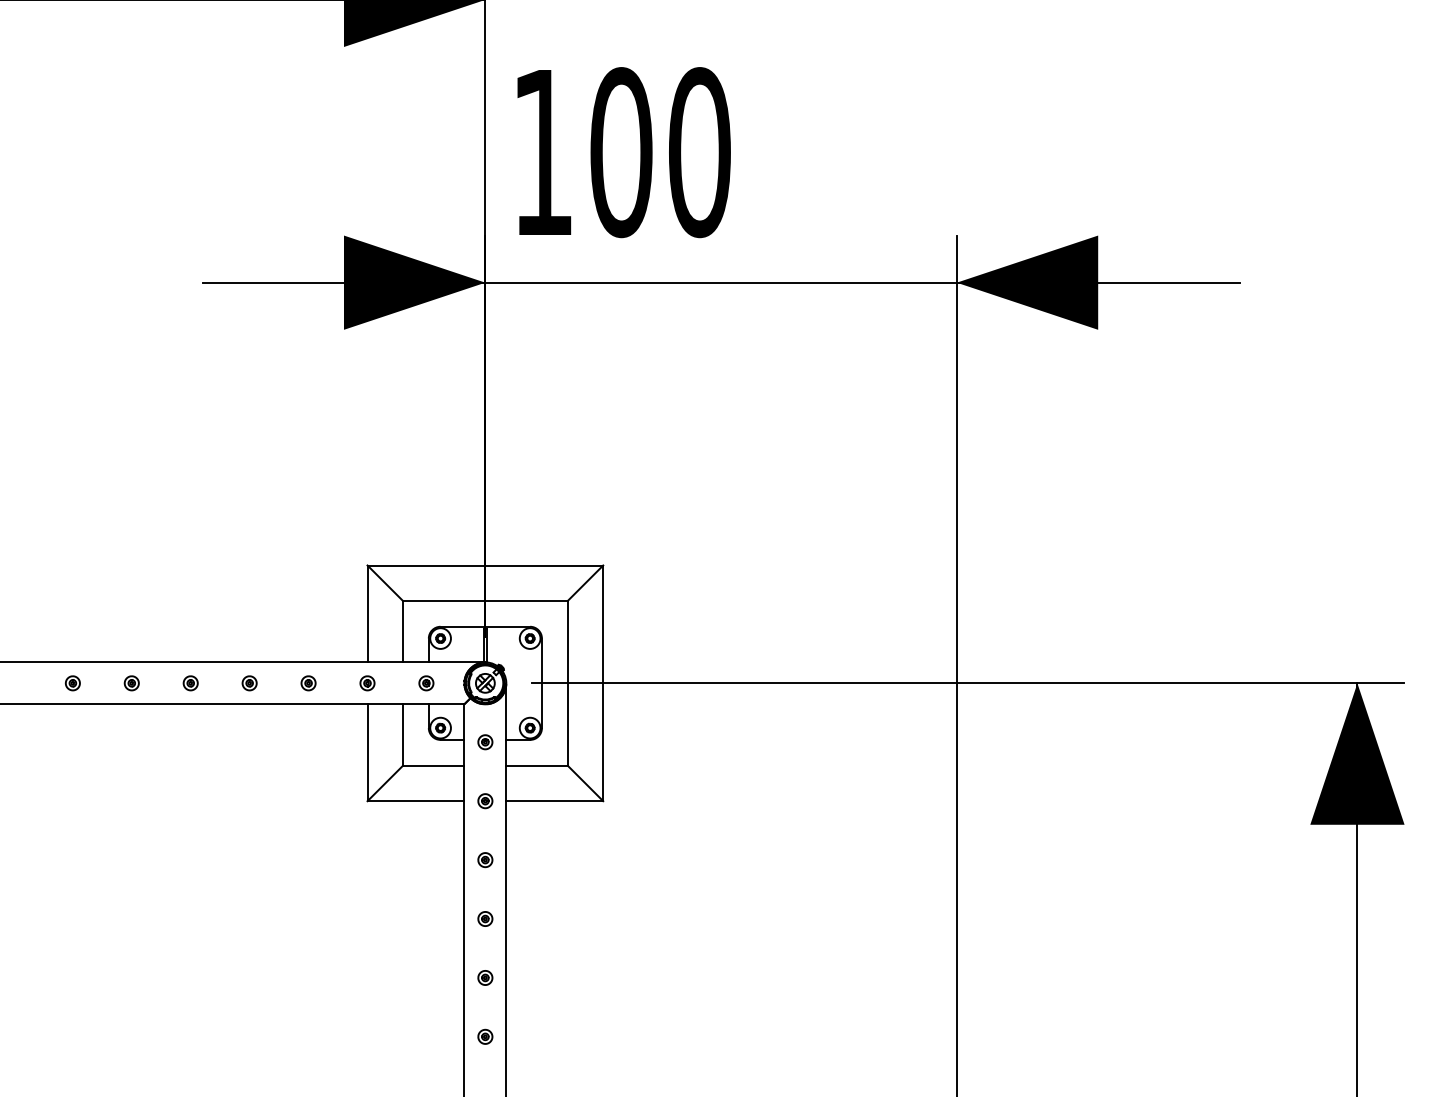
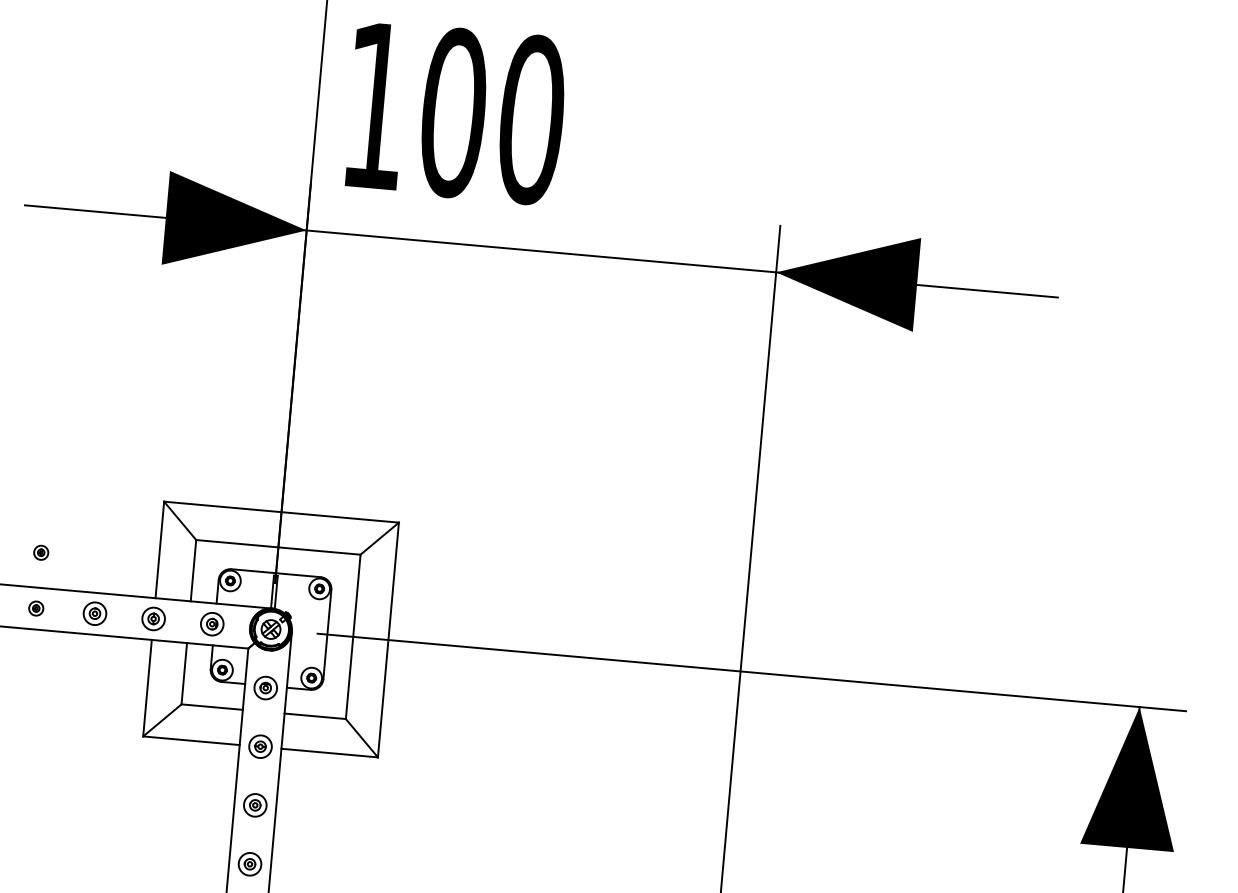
part: (249, 627) -> (41, 552), added
part: (308, 683) -> (94, 613), size x1.6
part: (367, 683) -> (153, 619), size x1.6
part: (426, 683) -> (212, 624), size x1.6
part: (485, 742) -> (265, 688), size x1.6
part: (485, 801) -> (260, 747), size x1.6
part: (485, 860) -> (255, 806), size x1.6
part: (485, 918) -> (250, 863), size x1.6

